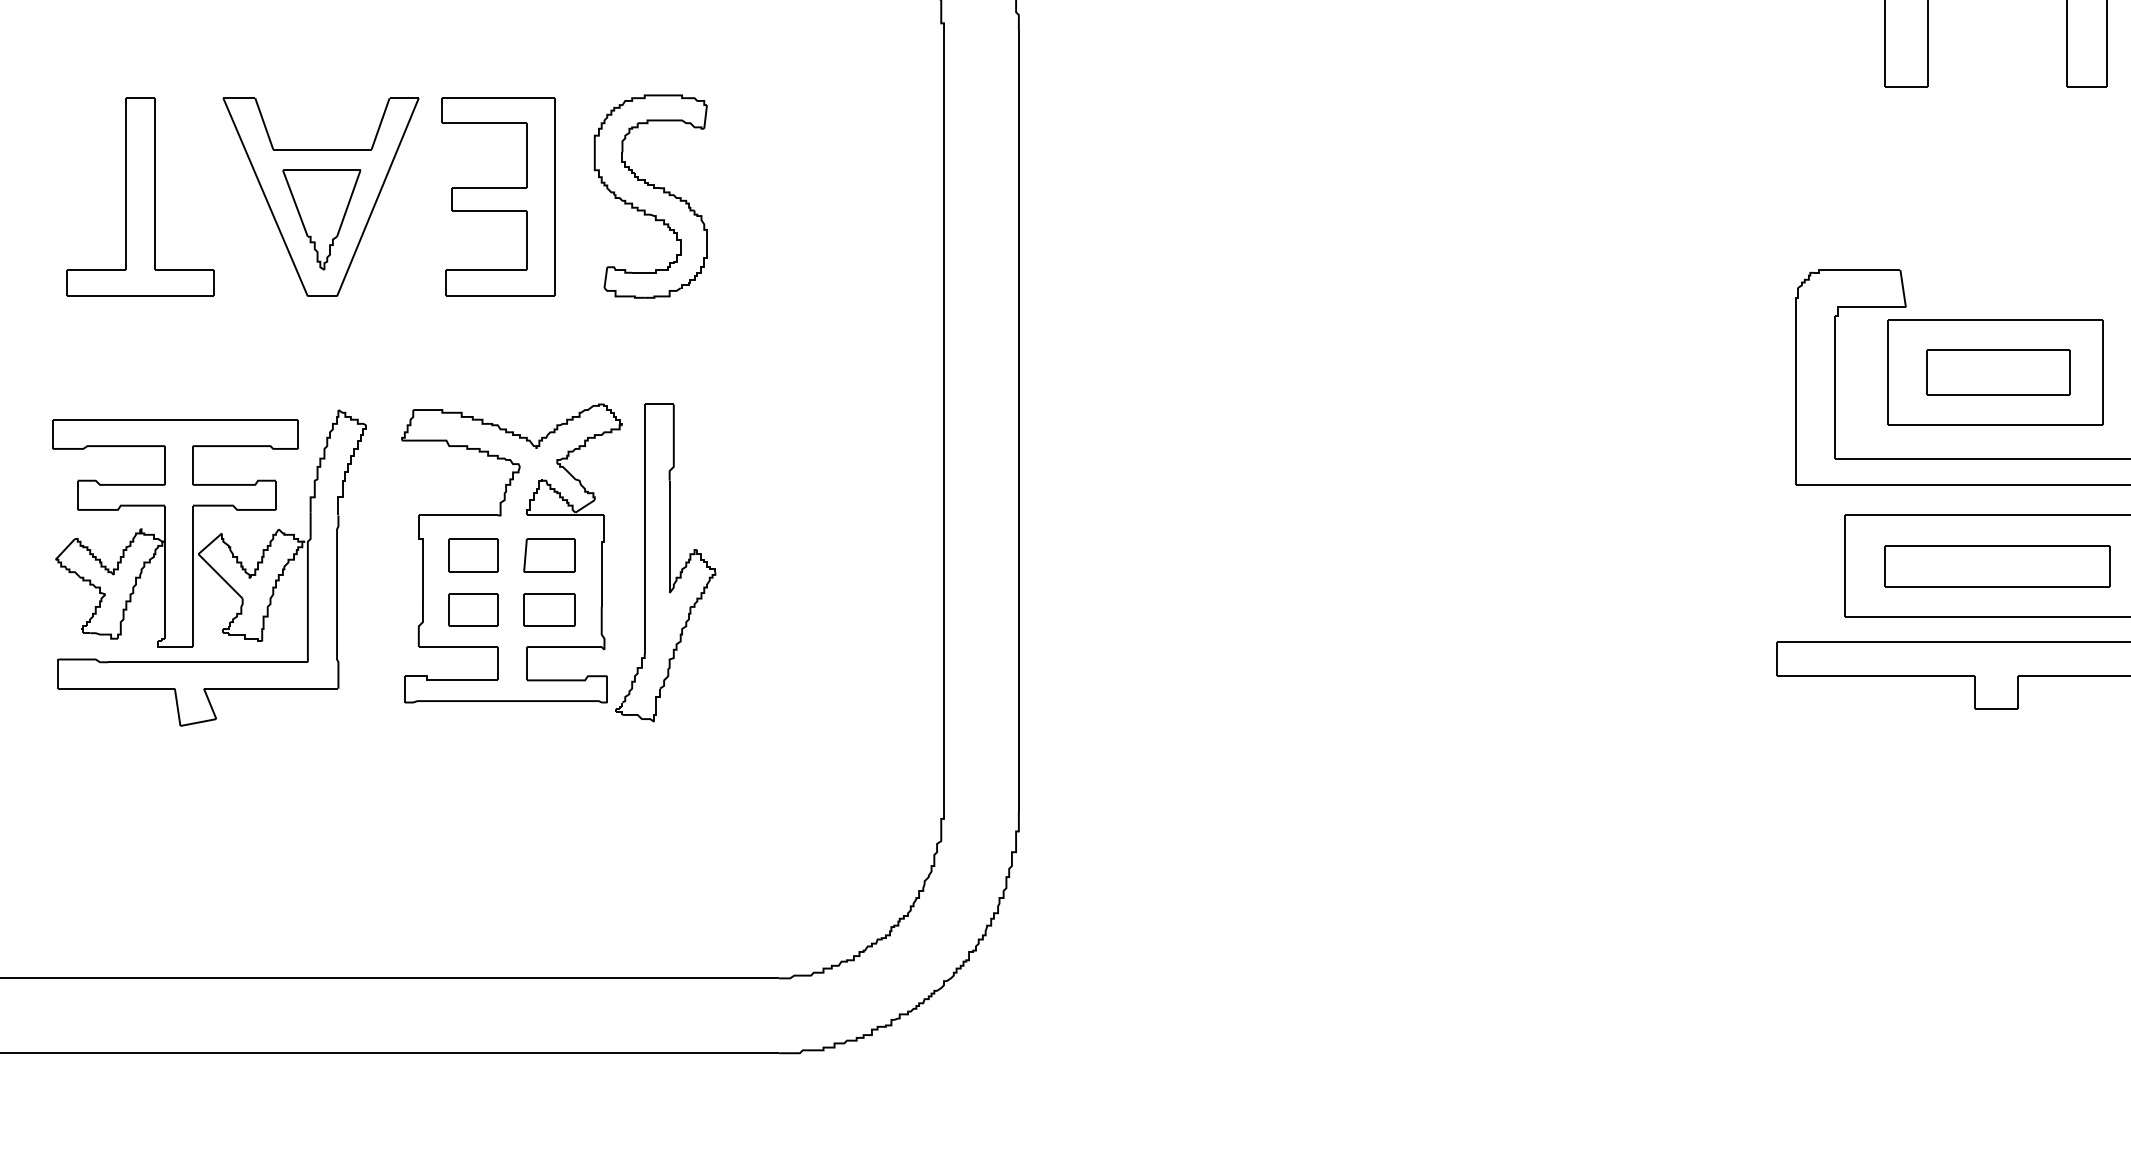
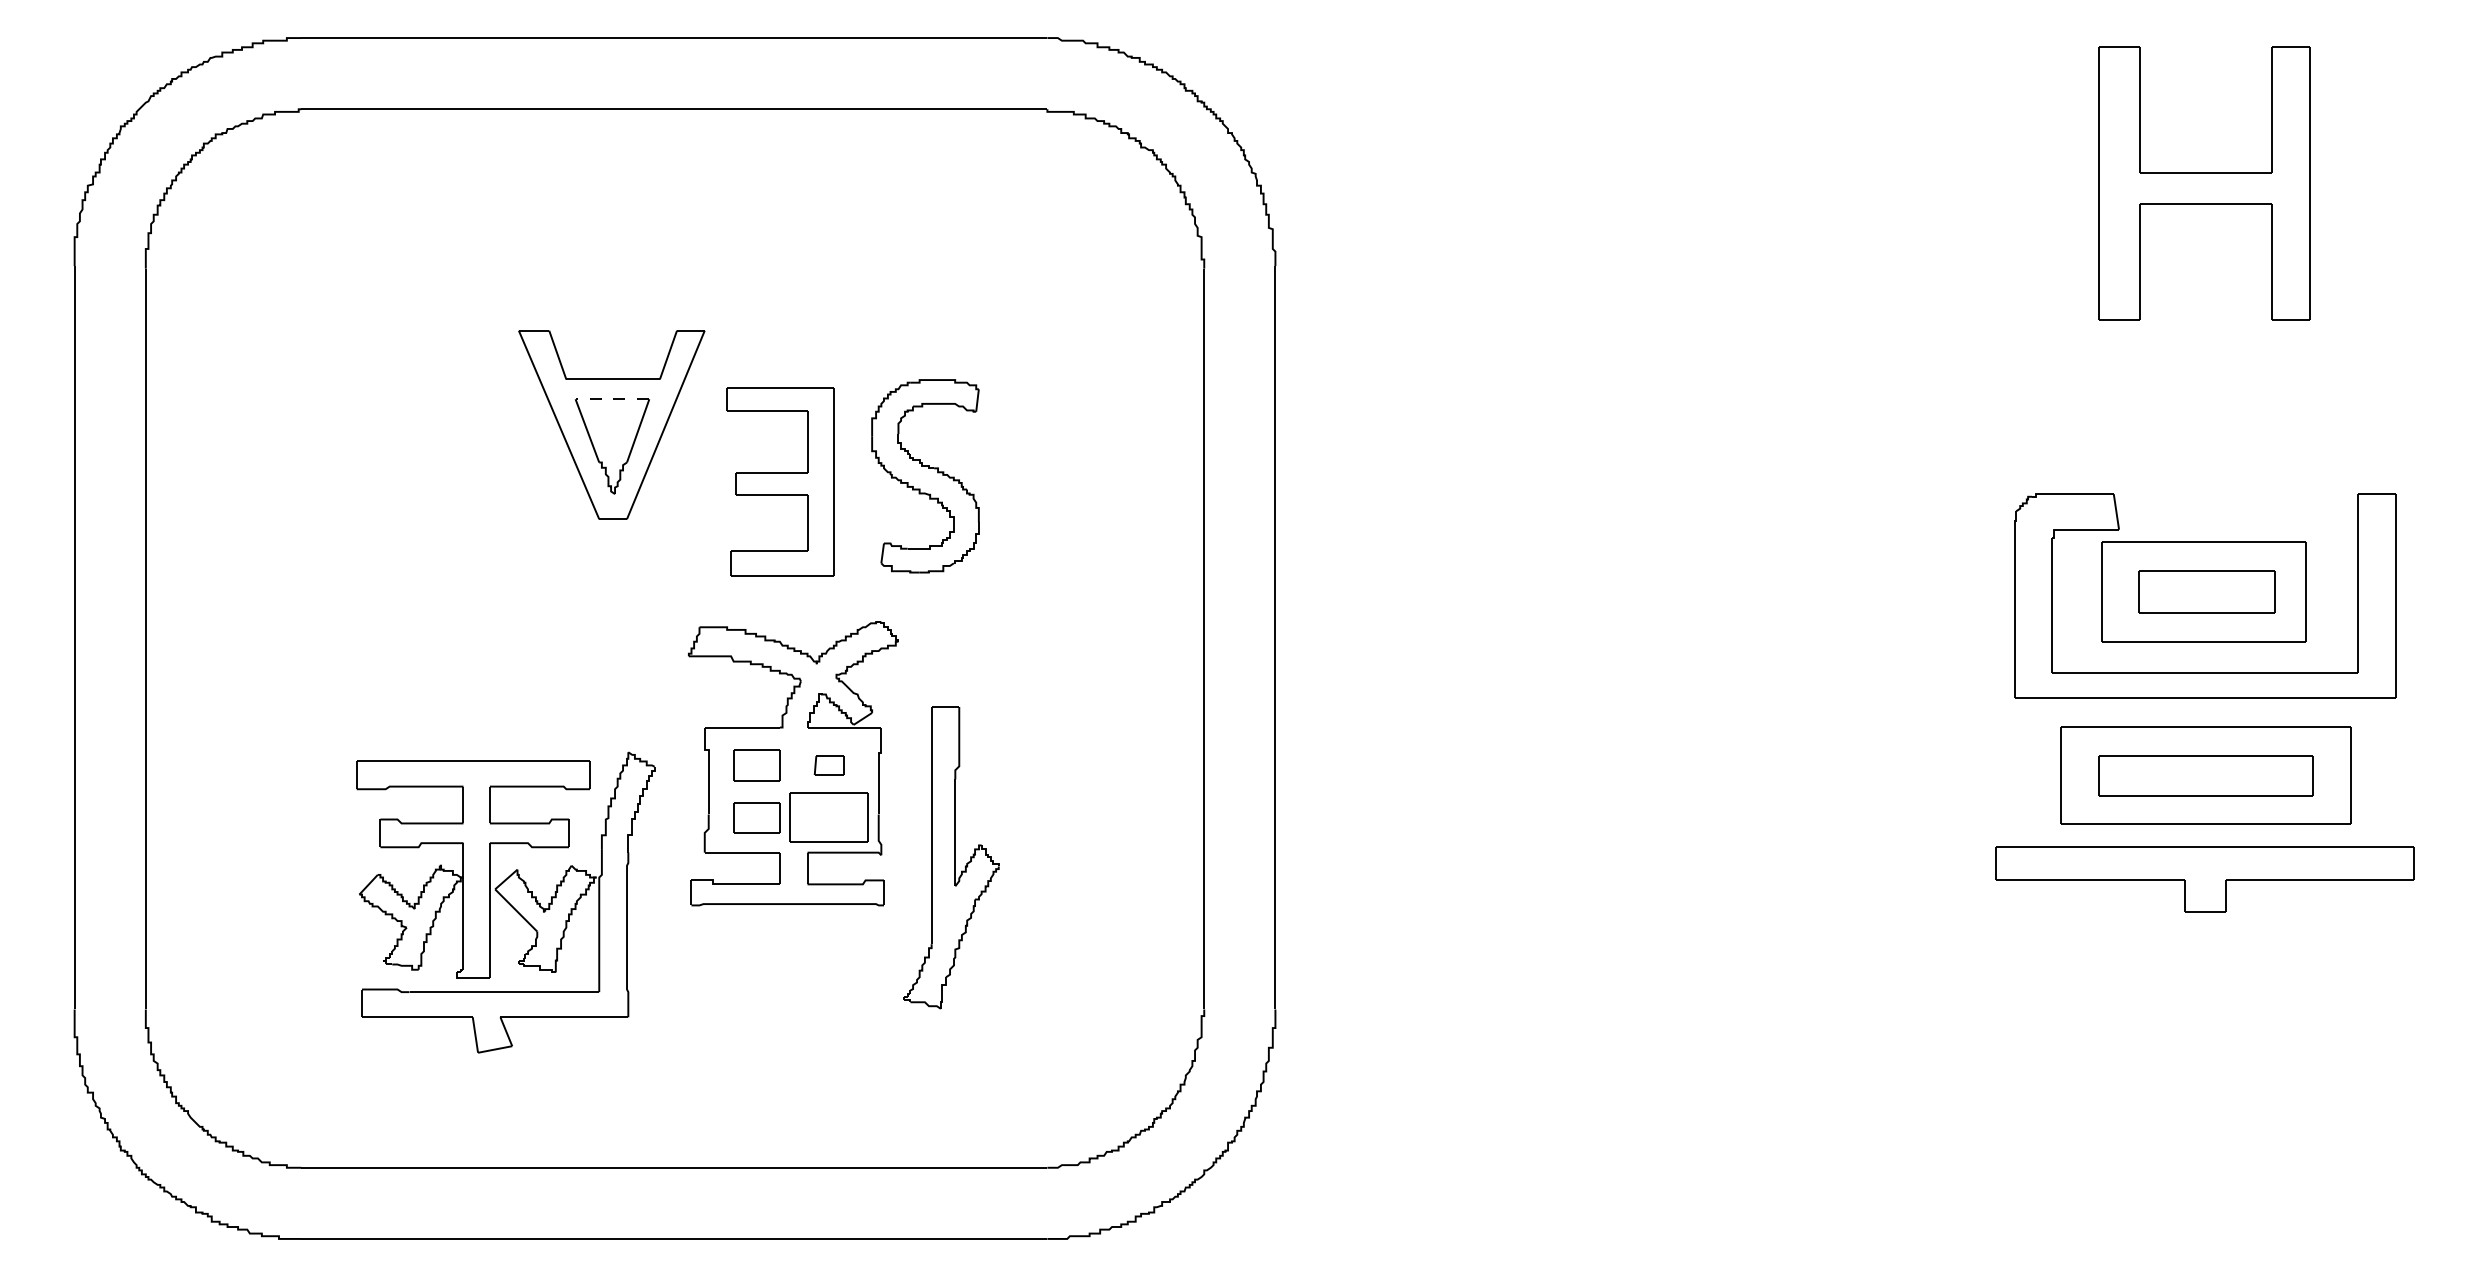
line: (321, 170) -> (612, 399), solid -> dashed
part: (139, 196) -> (439, 424), removed
part: (498, 196) -> (780, 481), moved
part: (650, 196) -> (925, 476), moved
part: (549, 555) -> (829, 765), size x0.6
part: (665, 562) -> (951, 857), moved
part: (209, 568) -> (505, 902), moved
part: (549, 610) -> (829, 817), size x1.6

